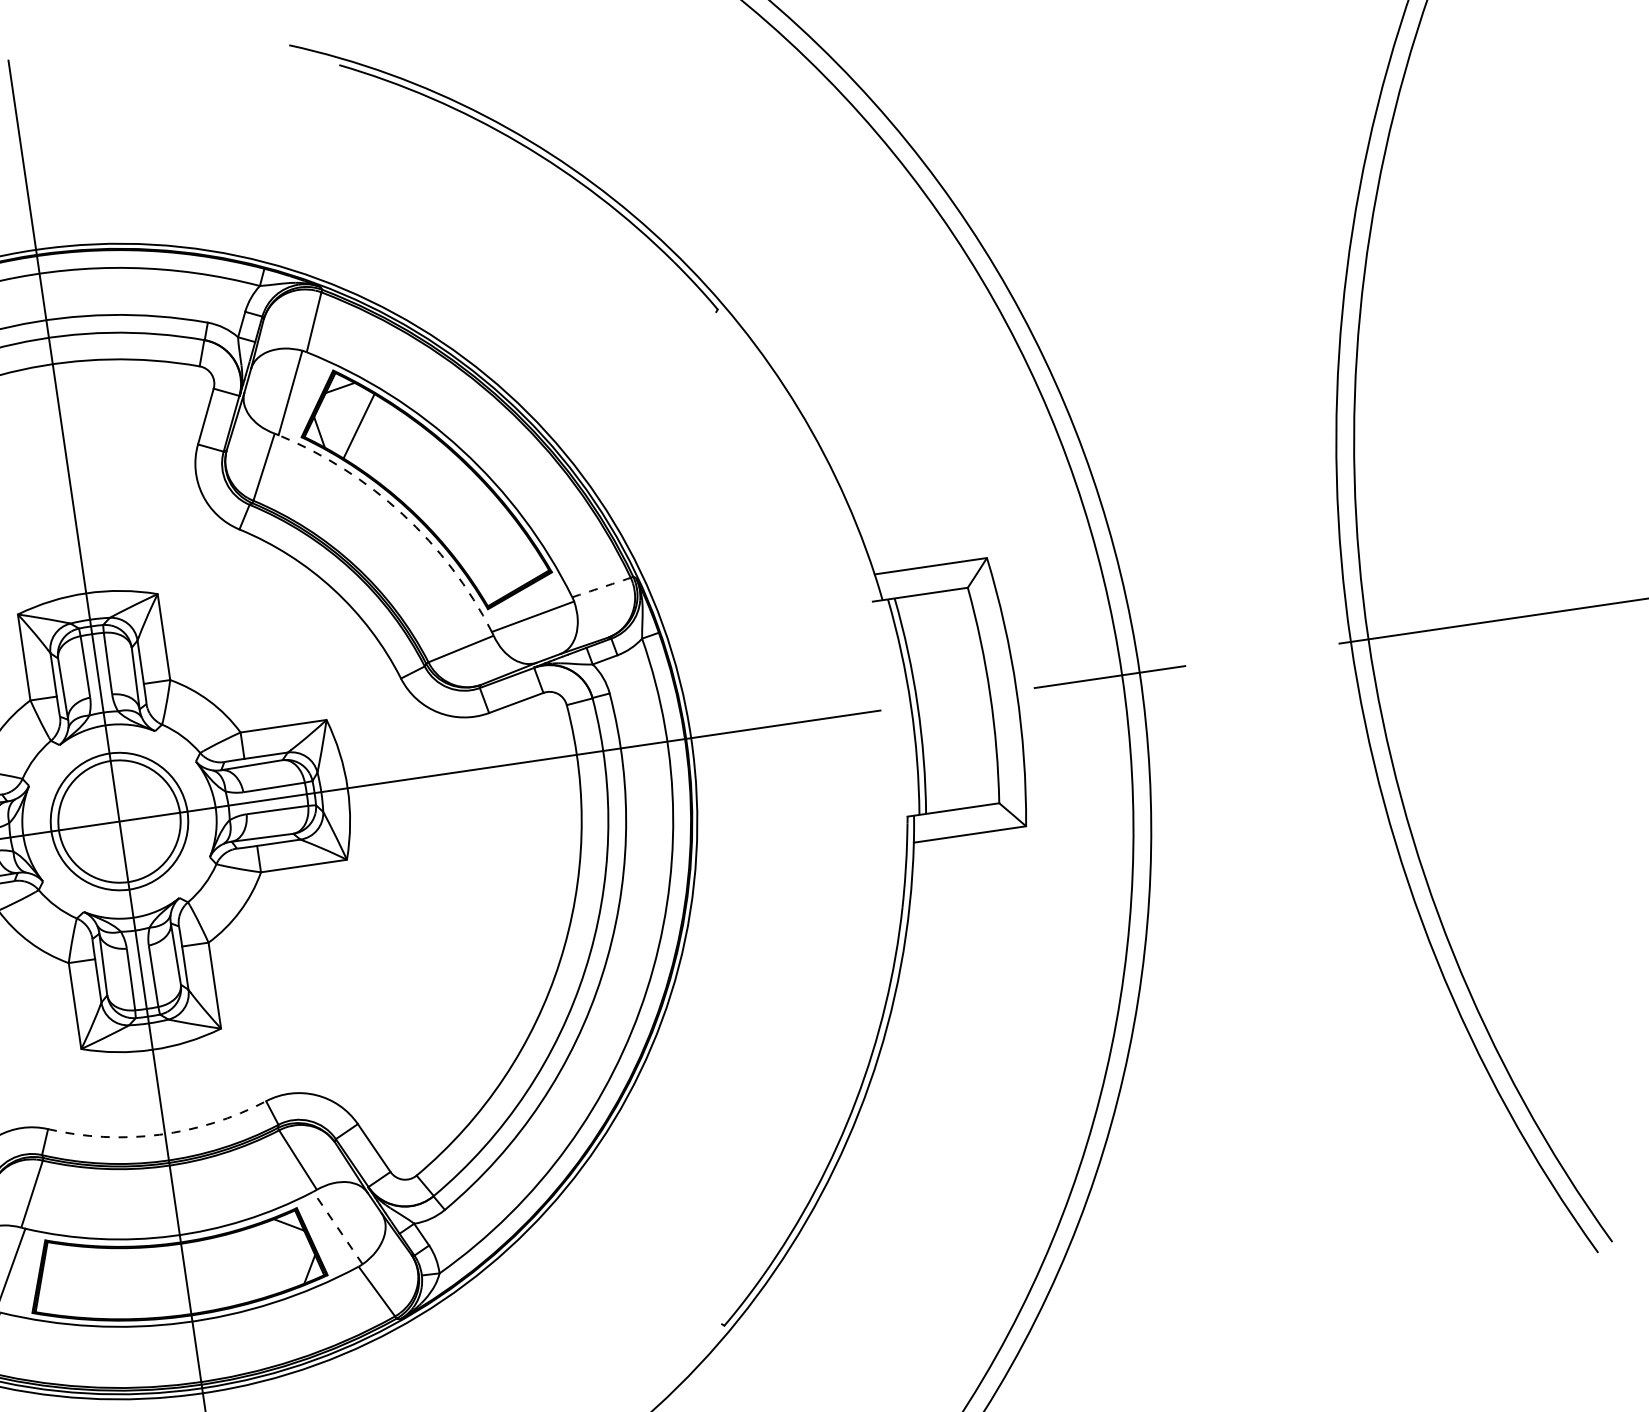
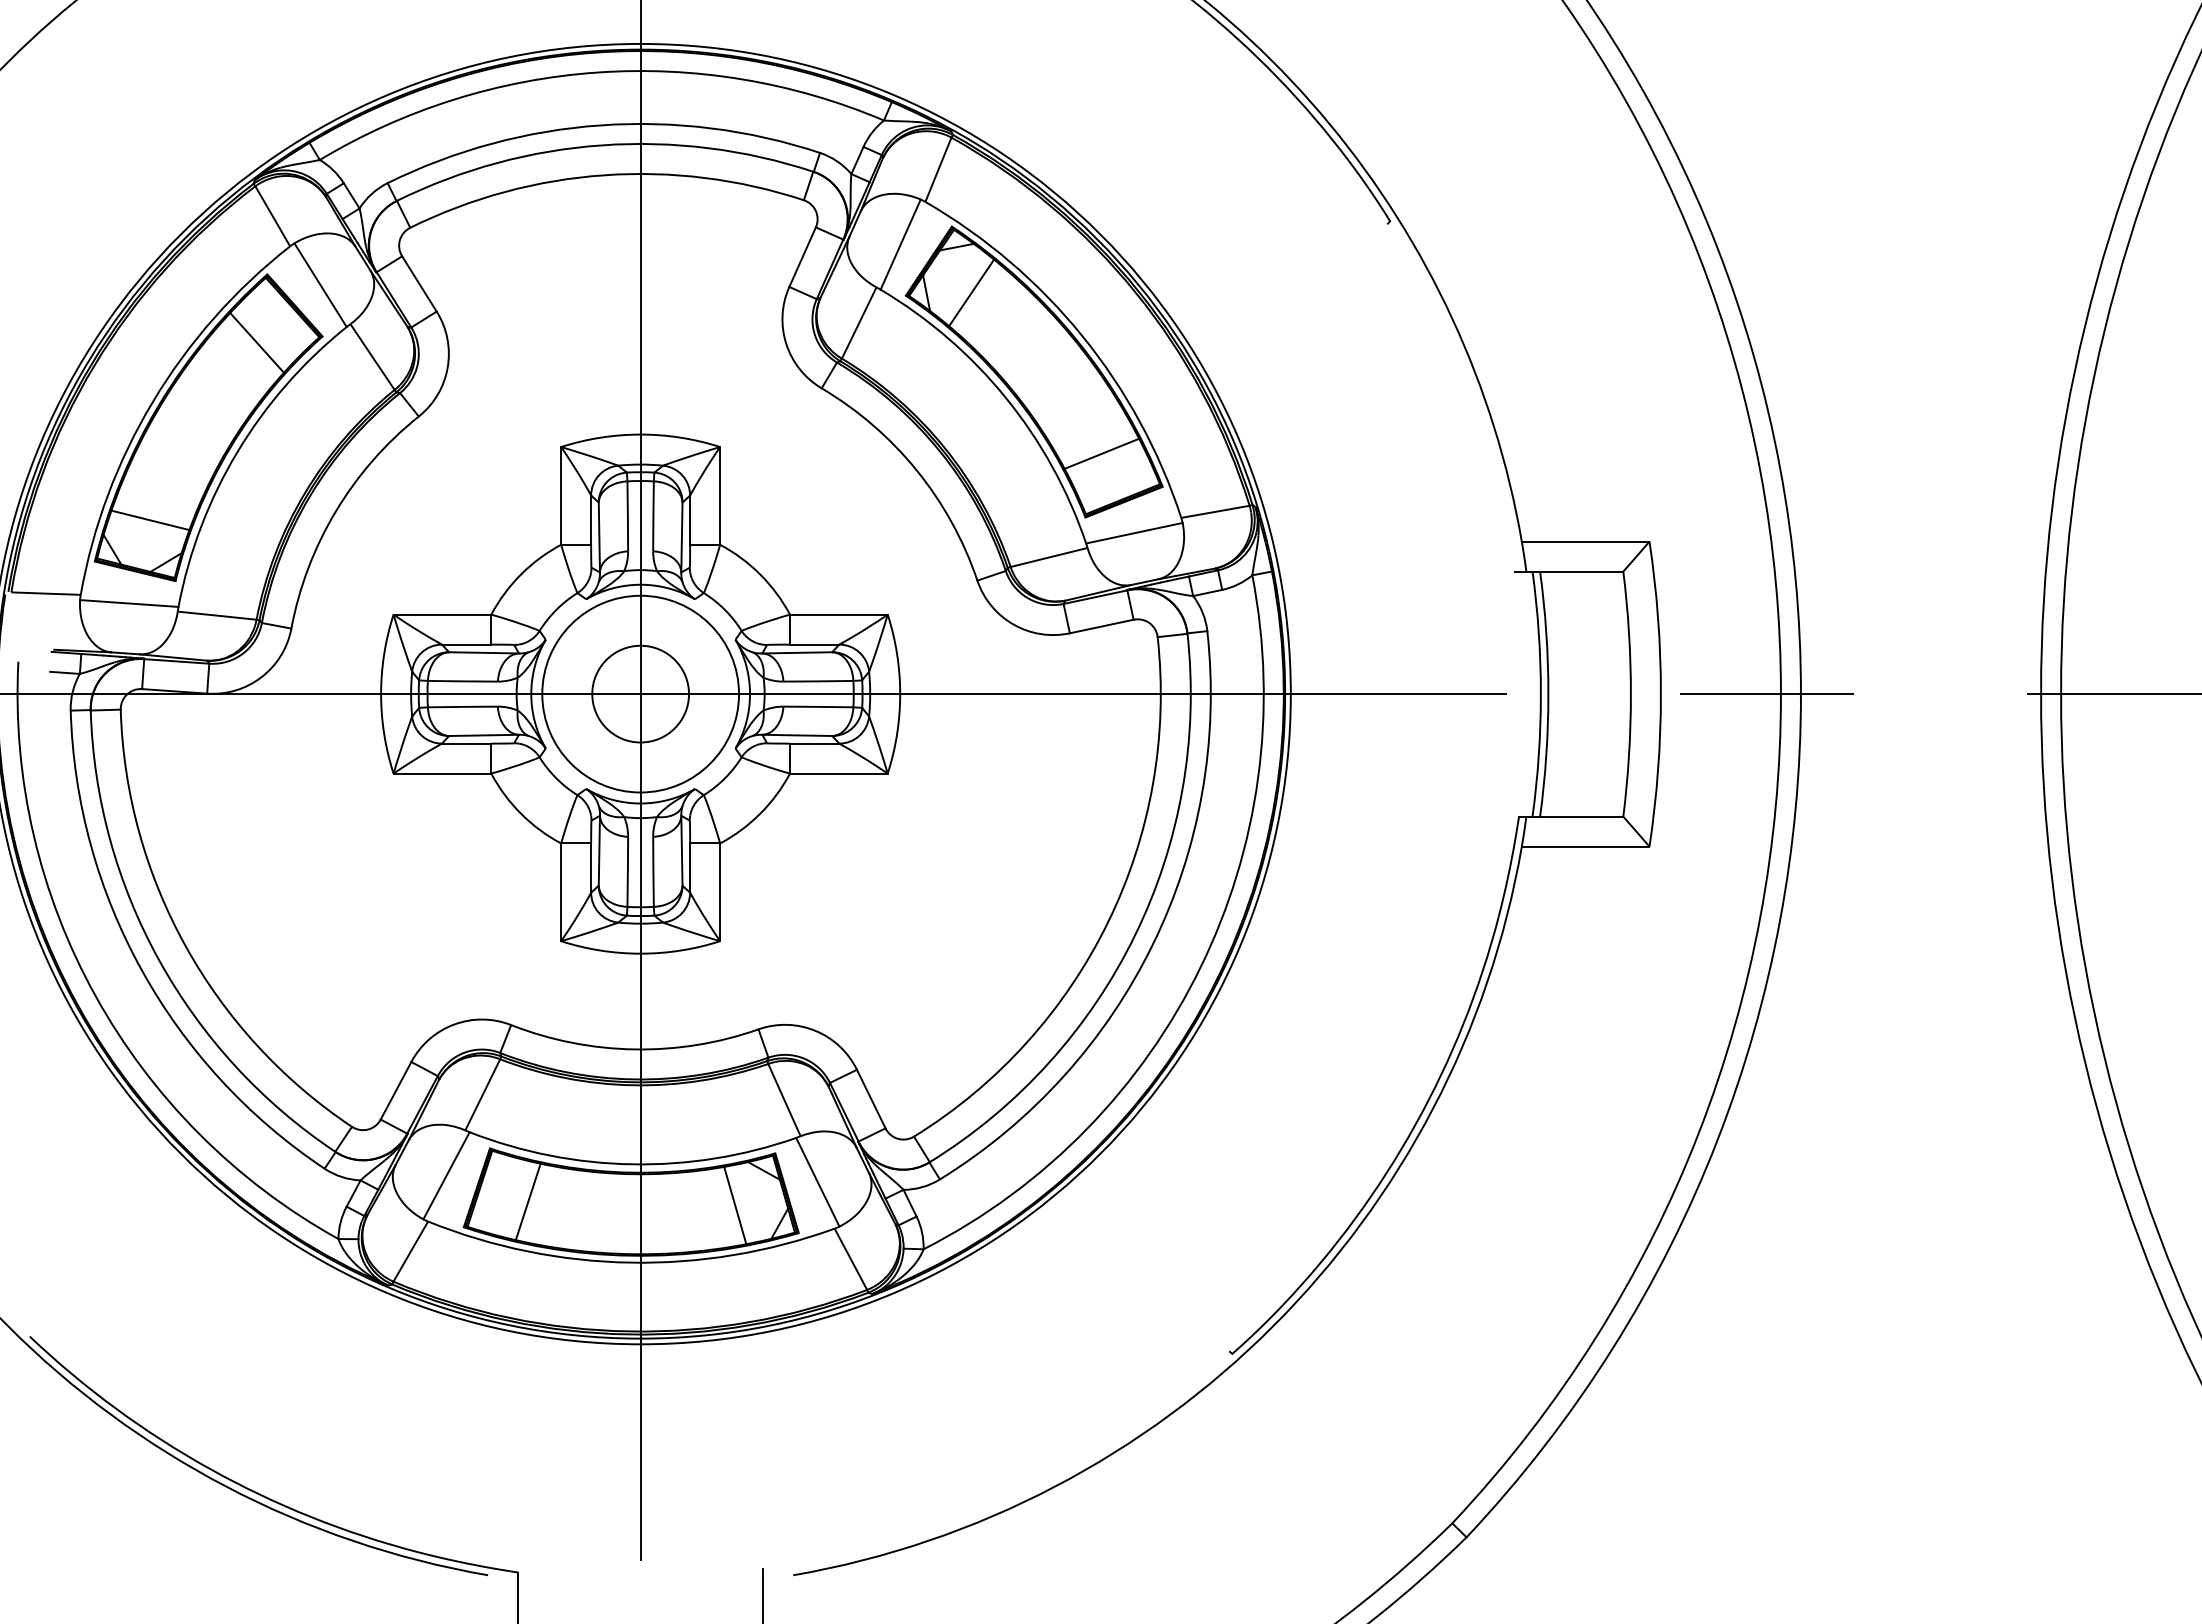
arc: (403, 514) -> (1006, 398), dashed -> solid
line: (493, 550) -> (1101, 453), added
arc: (601, 587) -> (1215, 511), dashed -> solid
circle: (119, 821) -> (640, 693), size x0.62
circle: (119, 821) -> (640, 693), size x1.43
arc: (159, 1134) -> (634, 1049), dashed -> solid
line: (337, 1227) -> (817, 1181), dashed -> solid
line: (268, 1259) -> (735, 1205), added
line: (85, 1282) -> (527, 1201), added

